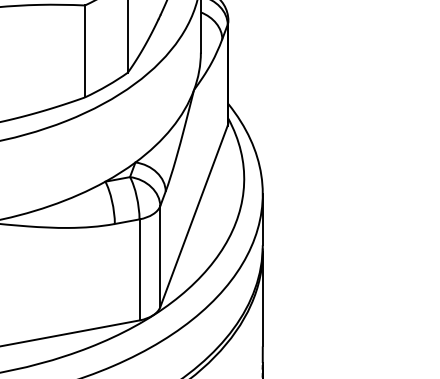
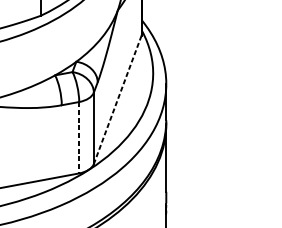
line: (194, 216) -> (118, 99), solid -> dashed
line: (139, 269) -> (79, 137), solid -> dashed

